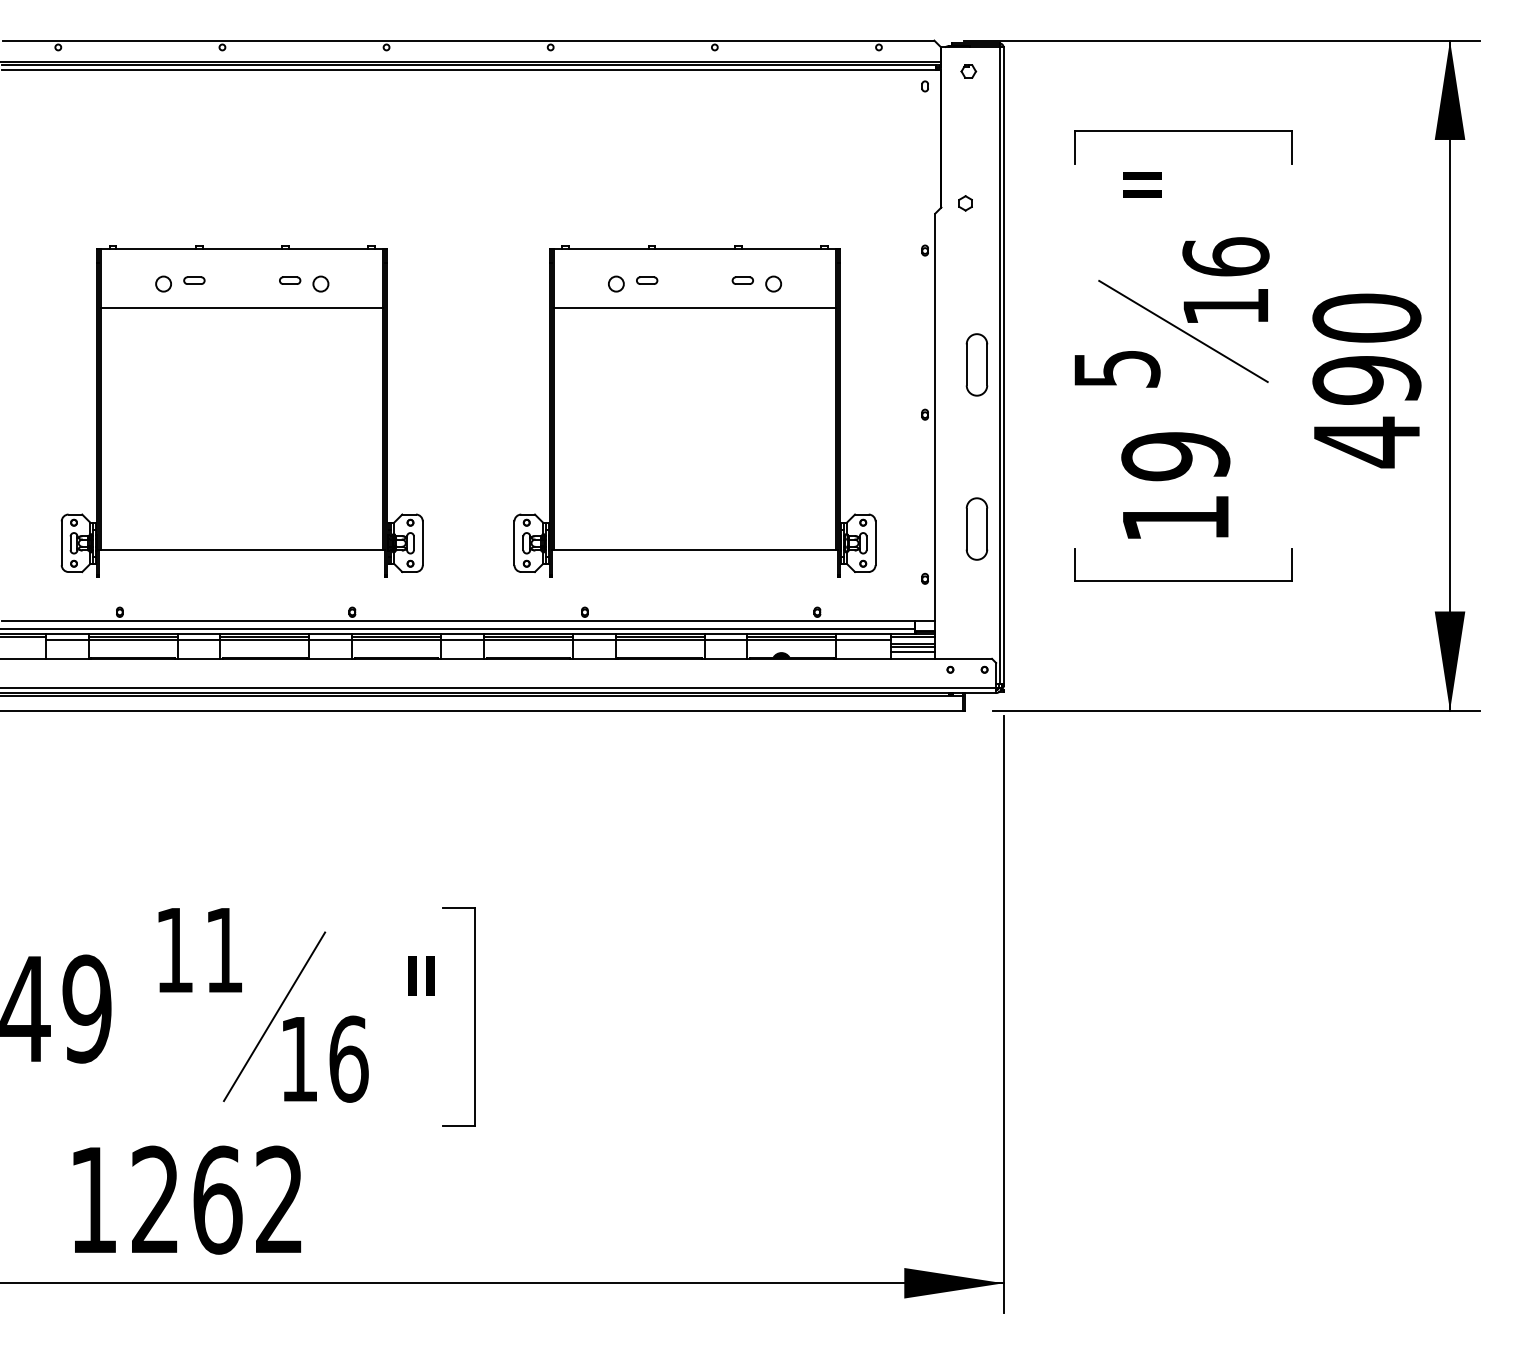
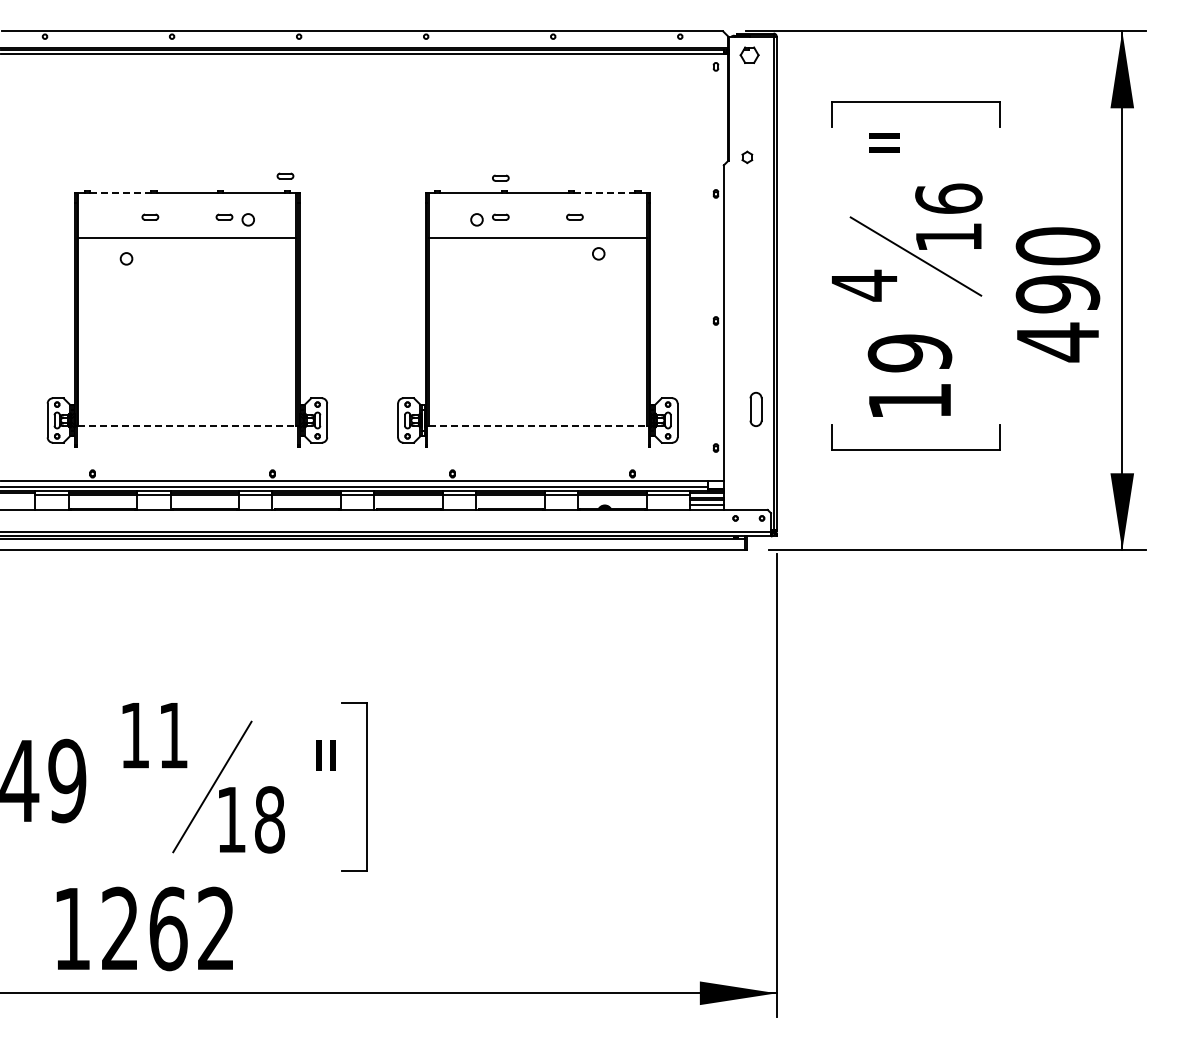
part: (968, 71) -> (749, 55), size x1.6
part: (368, 226) -> (285, 175), added
part: (646, 229) -> (500, 177), added
line: (155, 248) -> (120, 192), solid -> dashed
line: (781, 248) -> (604, 192), solid -> dashed
circle: (163, 283) -> (126, 258), moved
circle: (773, 283) -> (598, 253), moved
part: (976, 365) -> (755, 282), removed
text: (1116, 368) -> (864, 285), 5 -> 4
part: (976, 529) -> (755, 409), size x0.7
line: (242, 549) -> (187, 425), solid -> dashed
line: (695, 549) -> (538, 425), solid -> dashed
text: (349, 1058) -> (270, 819), 16 -> 18

